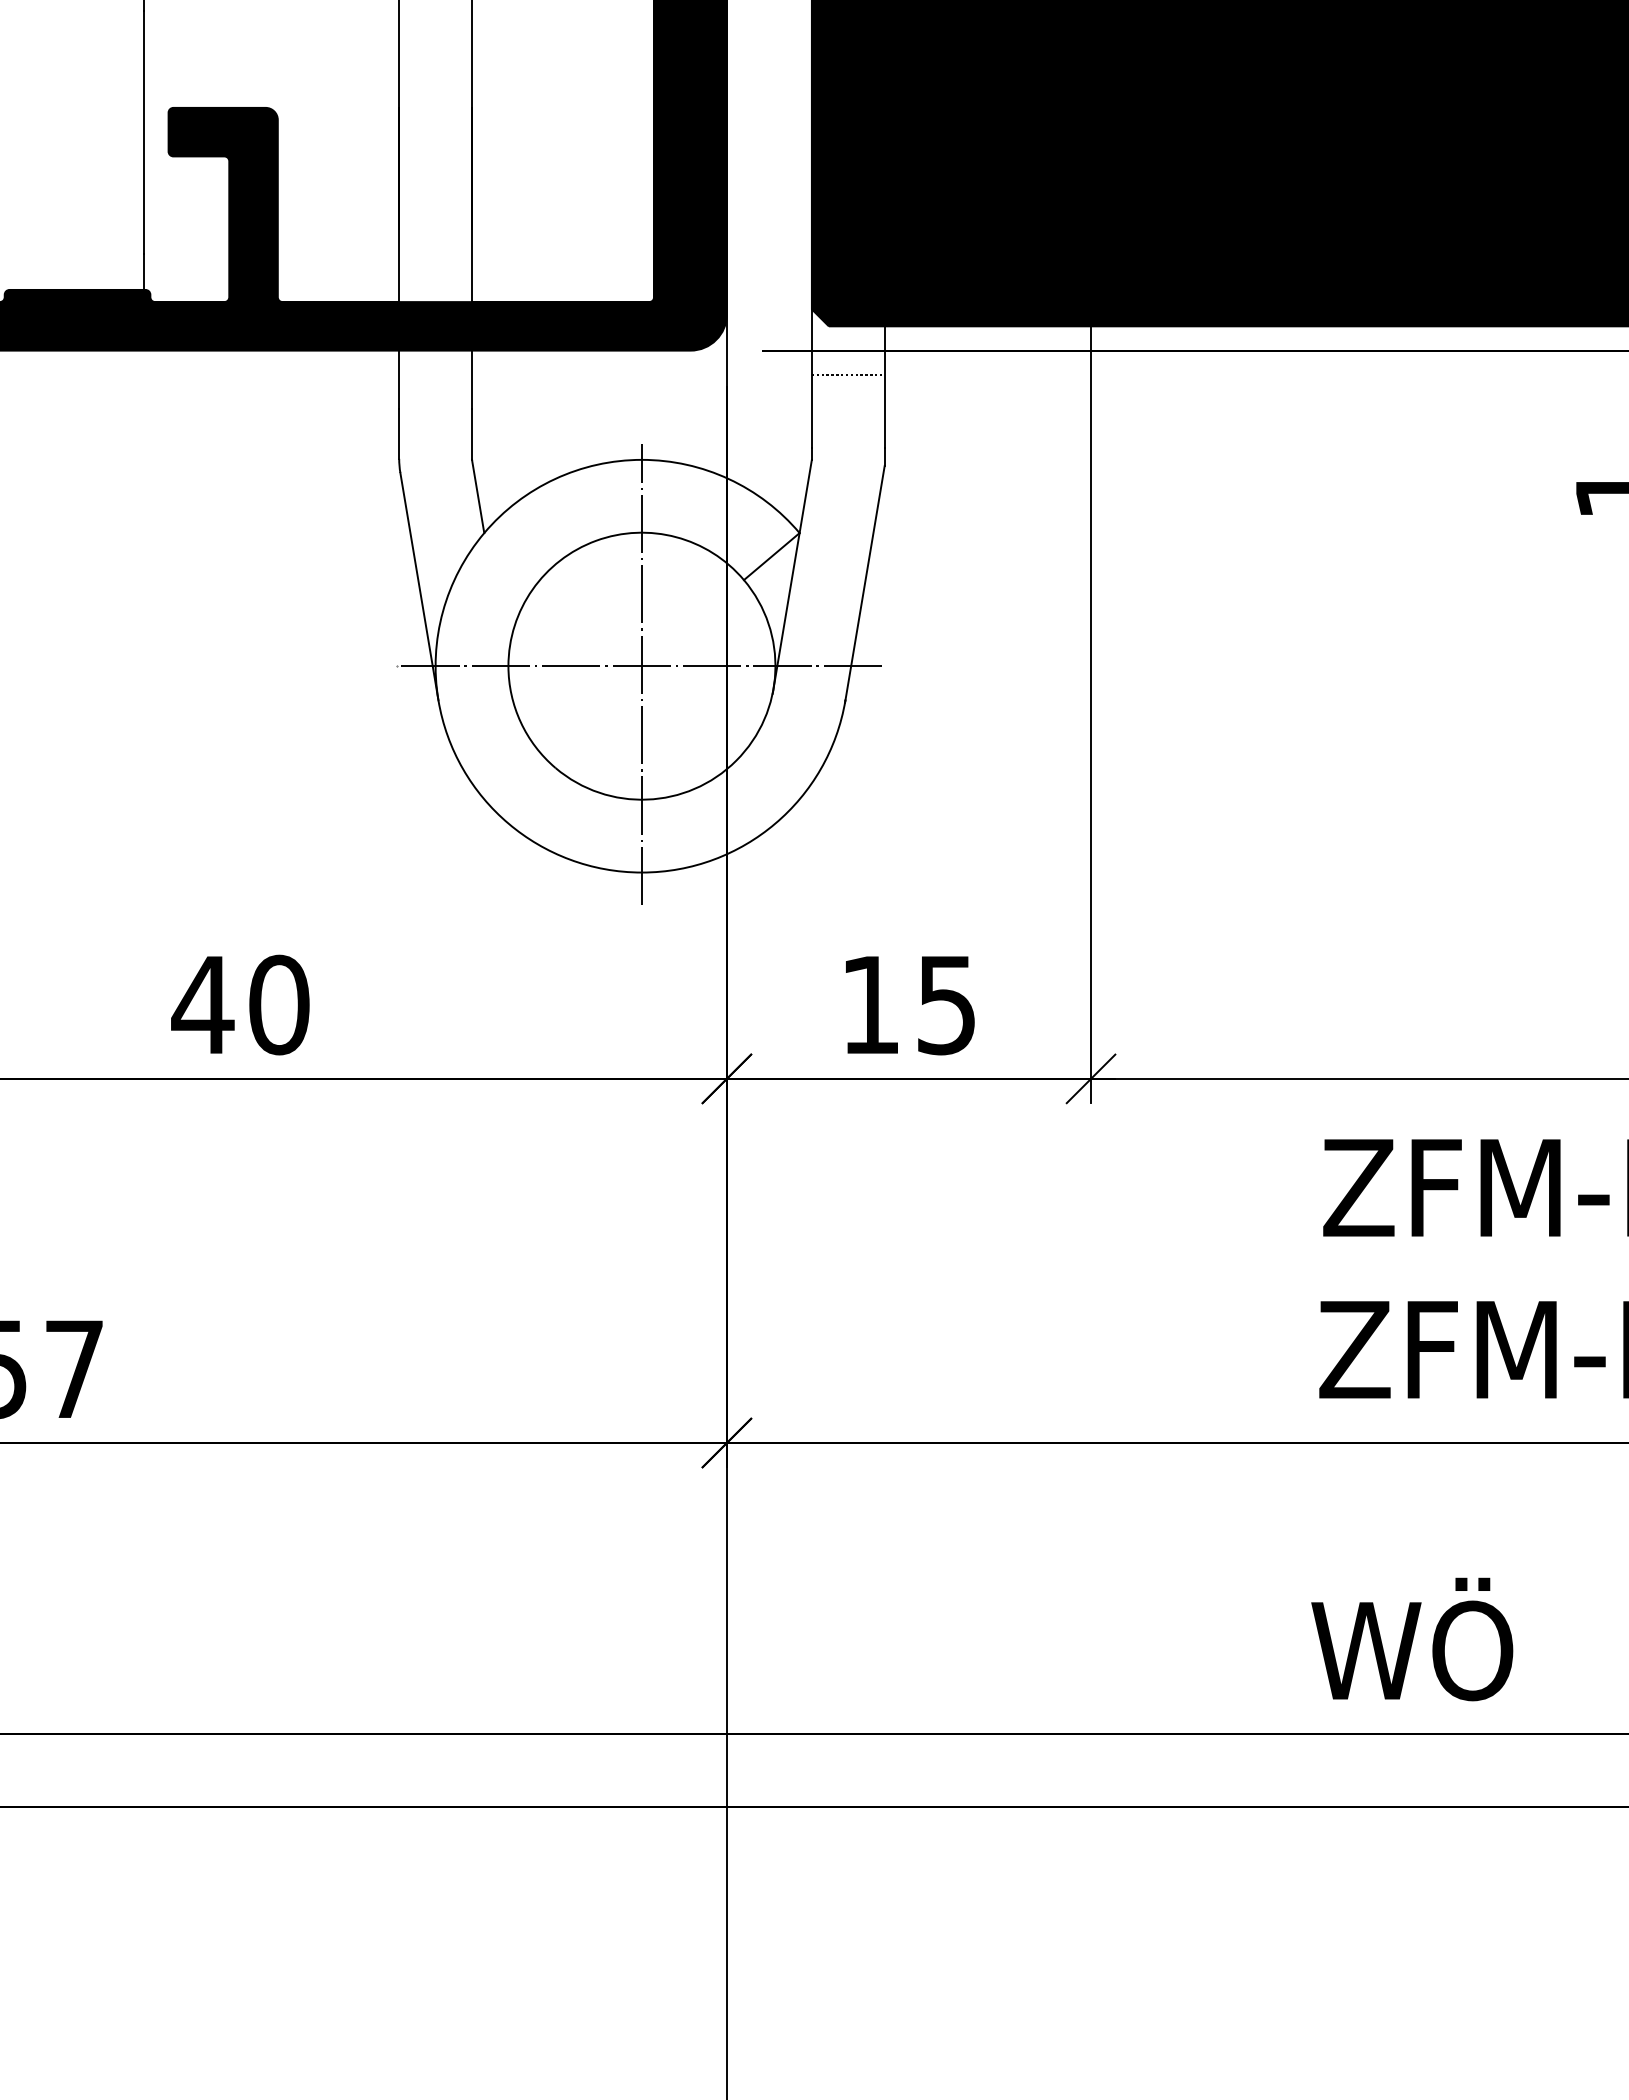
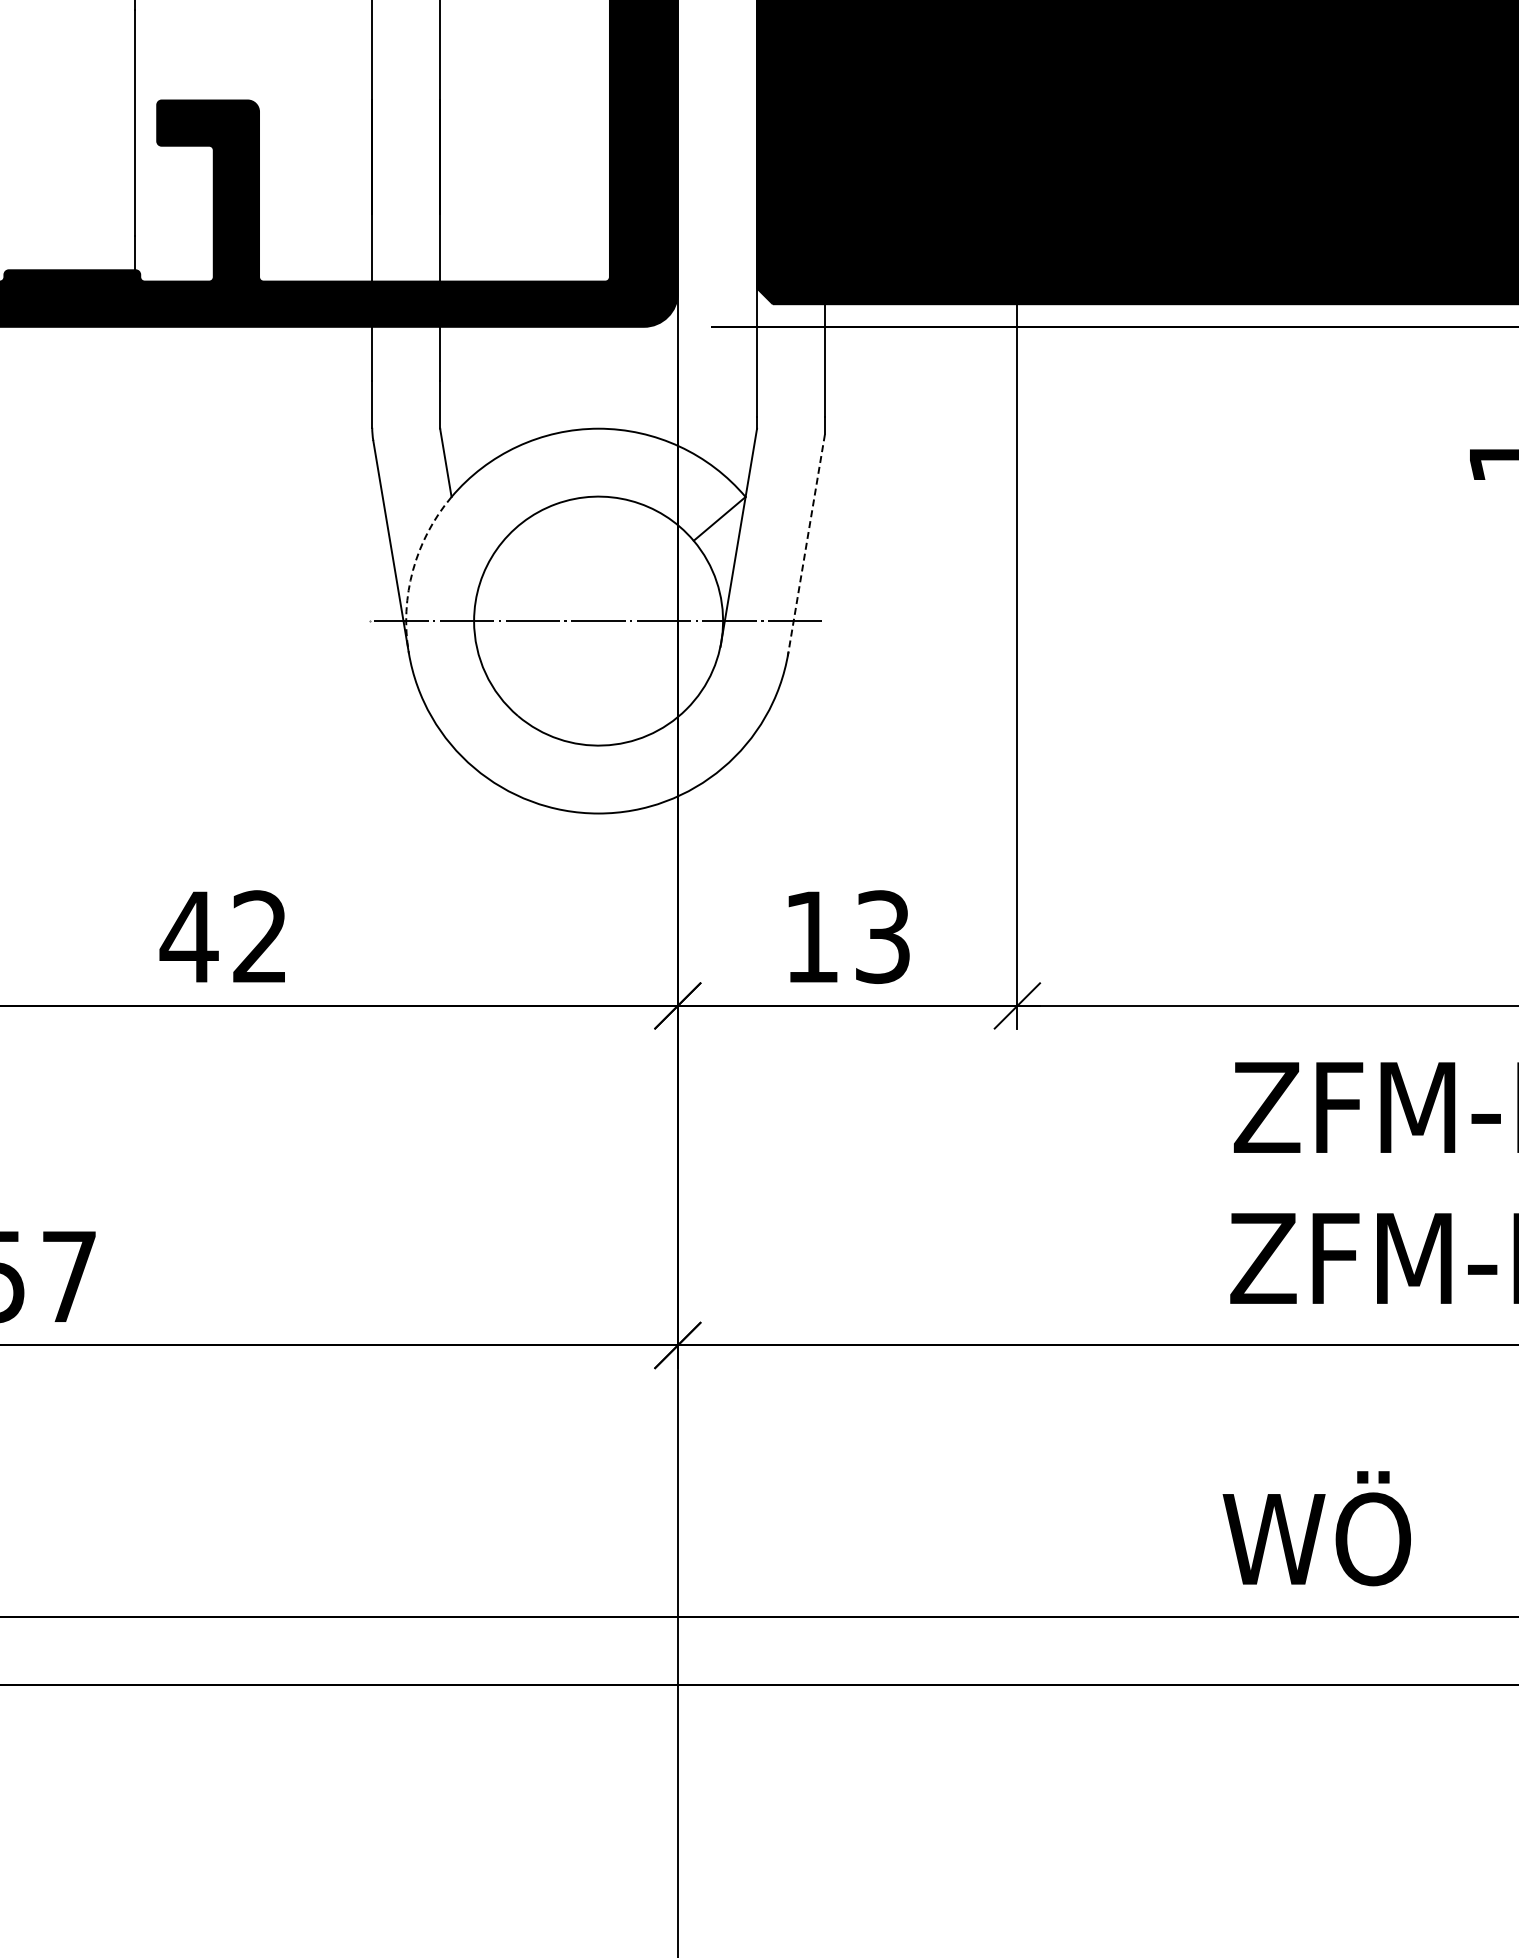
line: (847, 374) -> (790, 349), removed
line: (864, 582) -> (806, 543), solid -> dashed
arc: (443, 611) -> (413, 570), solid -> dashed
line: (641, 674) -> (598, 628), removed
text: (279, 1004) -> (260, 936), 40 -> 42
text: (946, 1004) -> (882, 936), 15 -> 13

